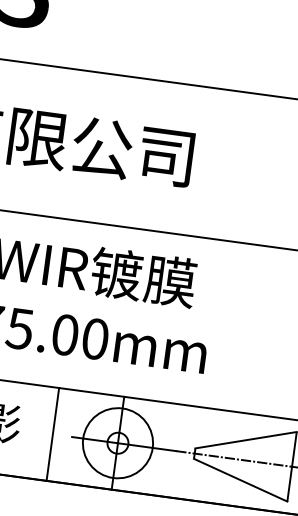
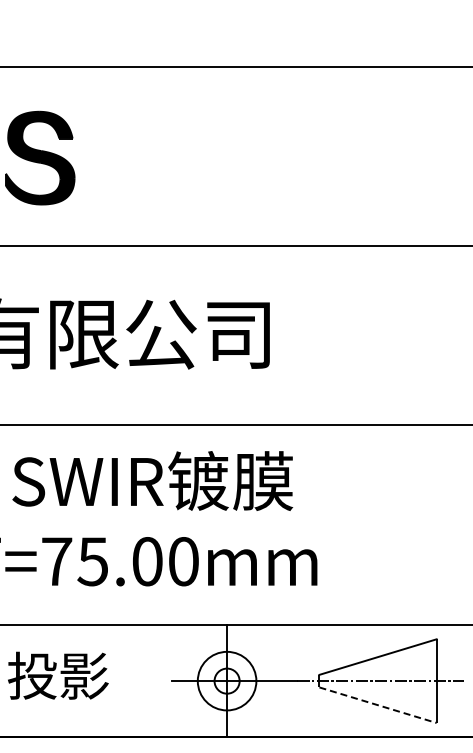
line: (52, 434) -> (148, 681), removed
circle: (117, 442) -> (226, 680), size x0.7
line: (241, 480) -> (378, 705), solid -> dashed

